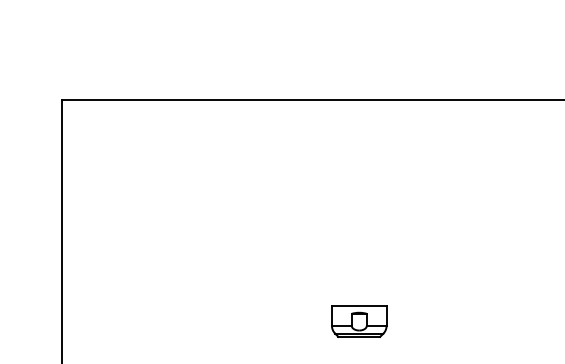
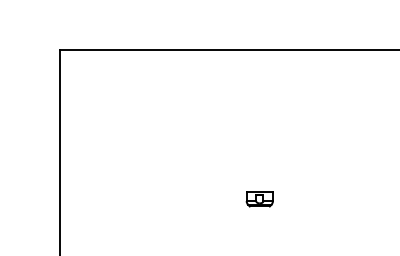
part: (358, 322) -> (259, 199), size x0.71

